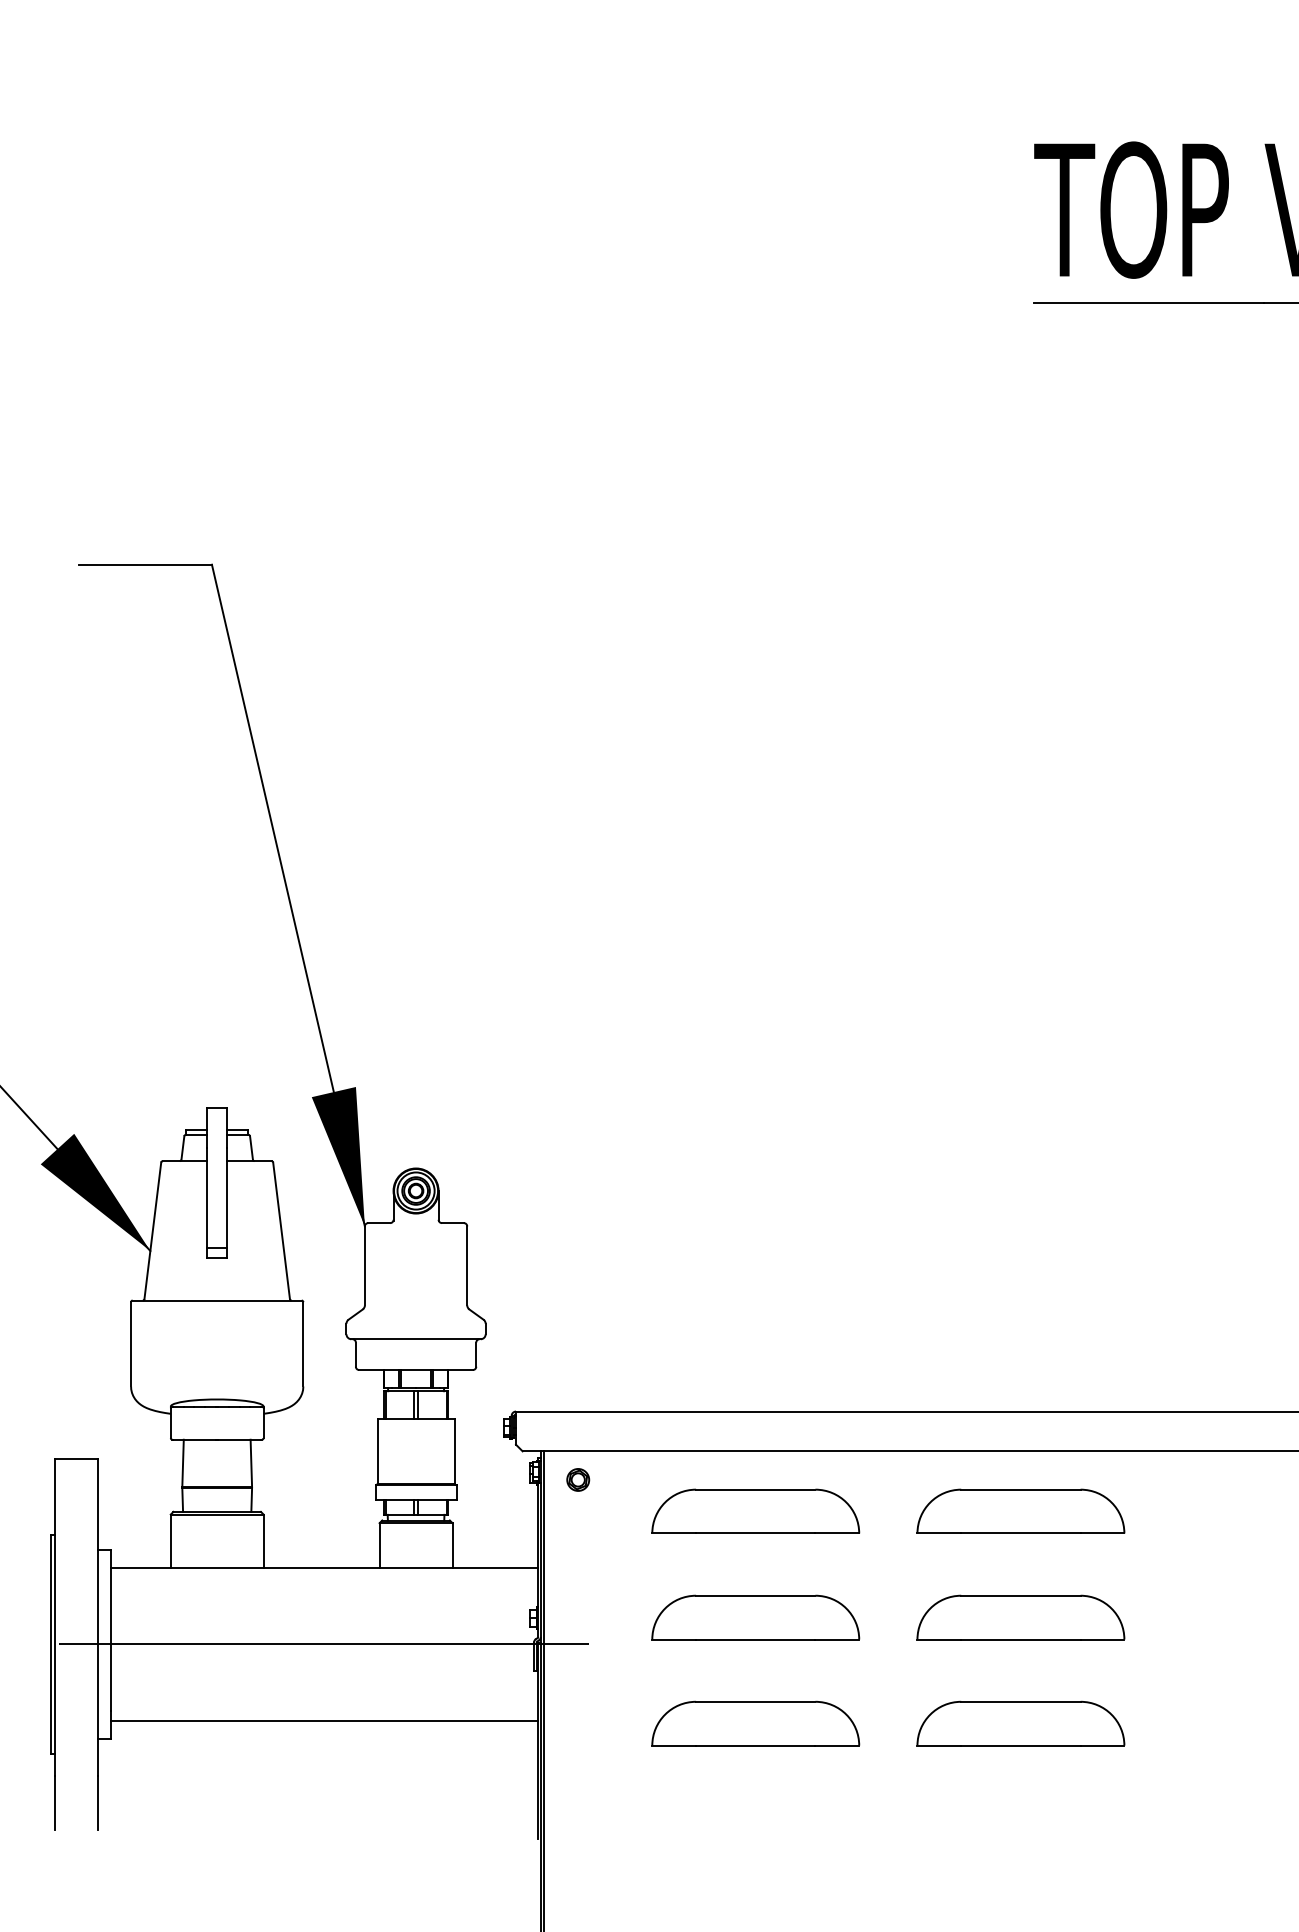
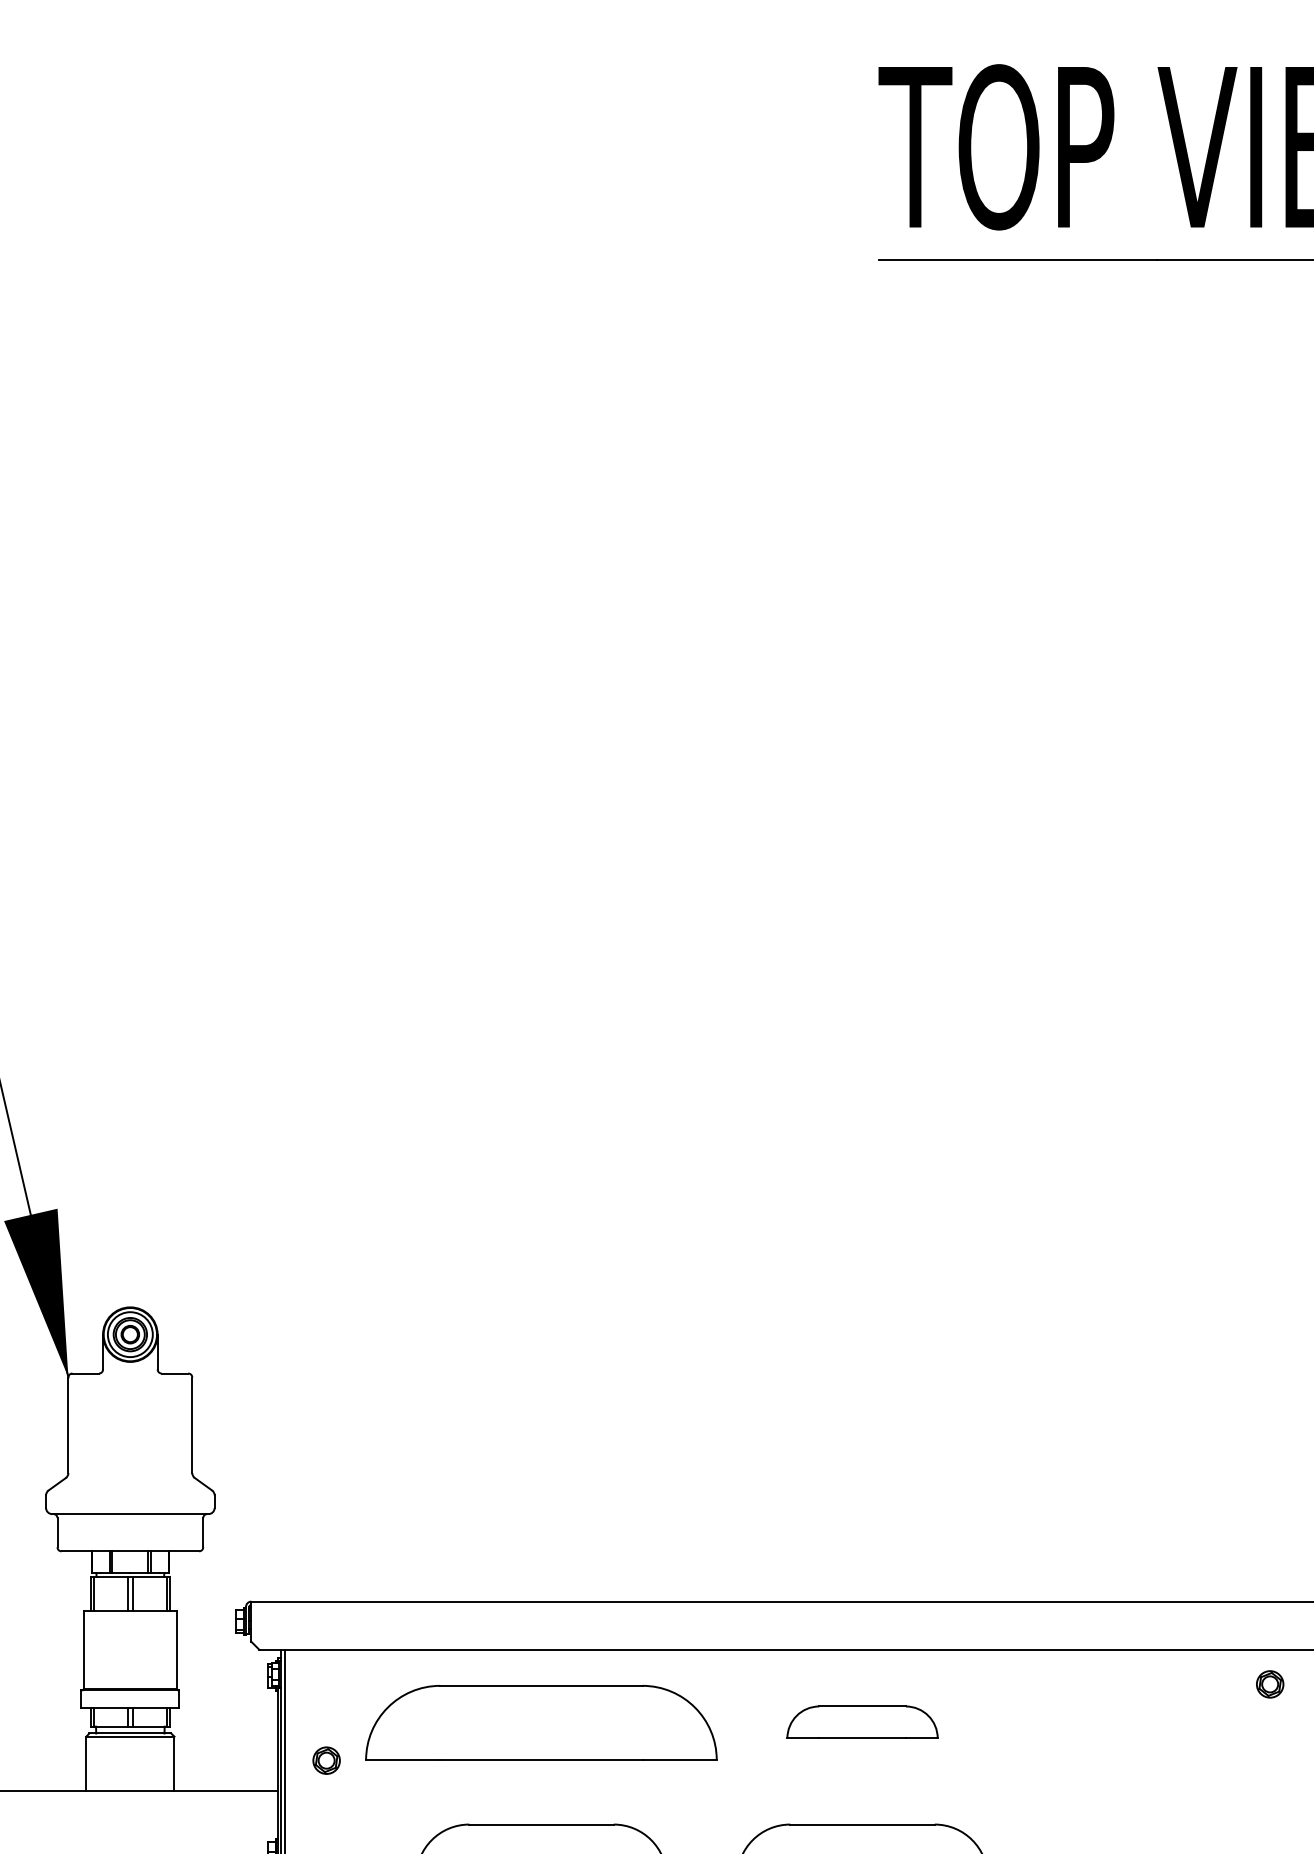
part: (578, 1479) -> (326, 1760), moved
part: (755, 1510) -> (541, 1721), size x1.4
part: (1020, 1510) -> (862, 1721), size x0.6

